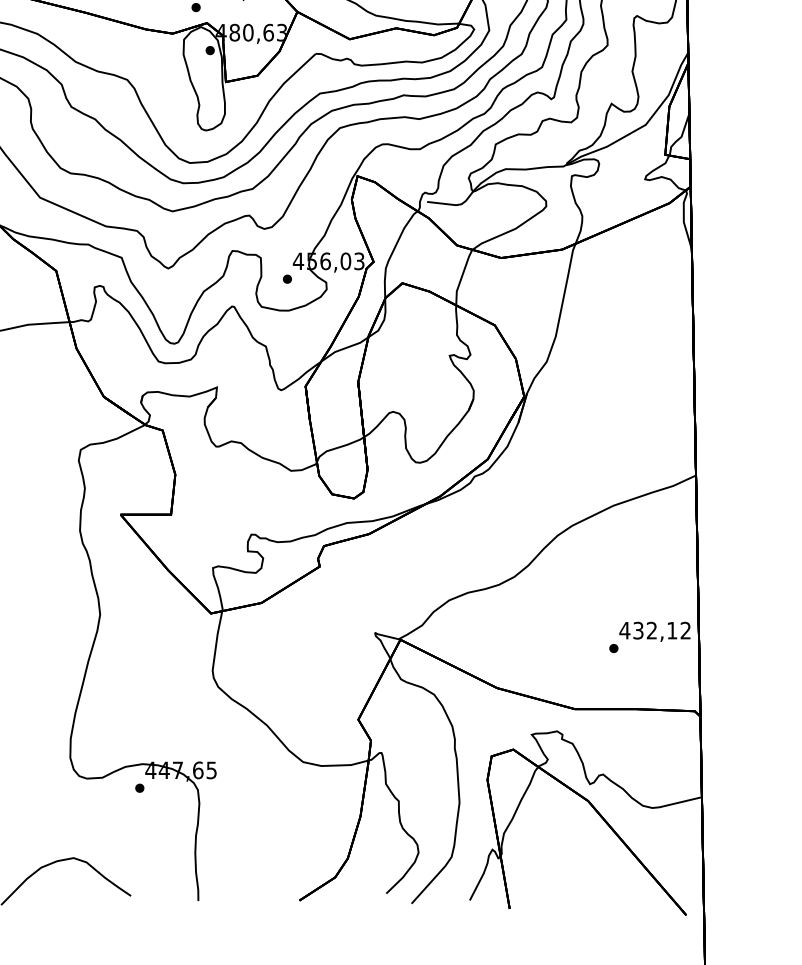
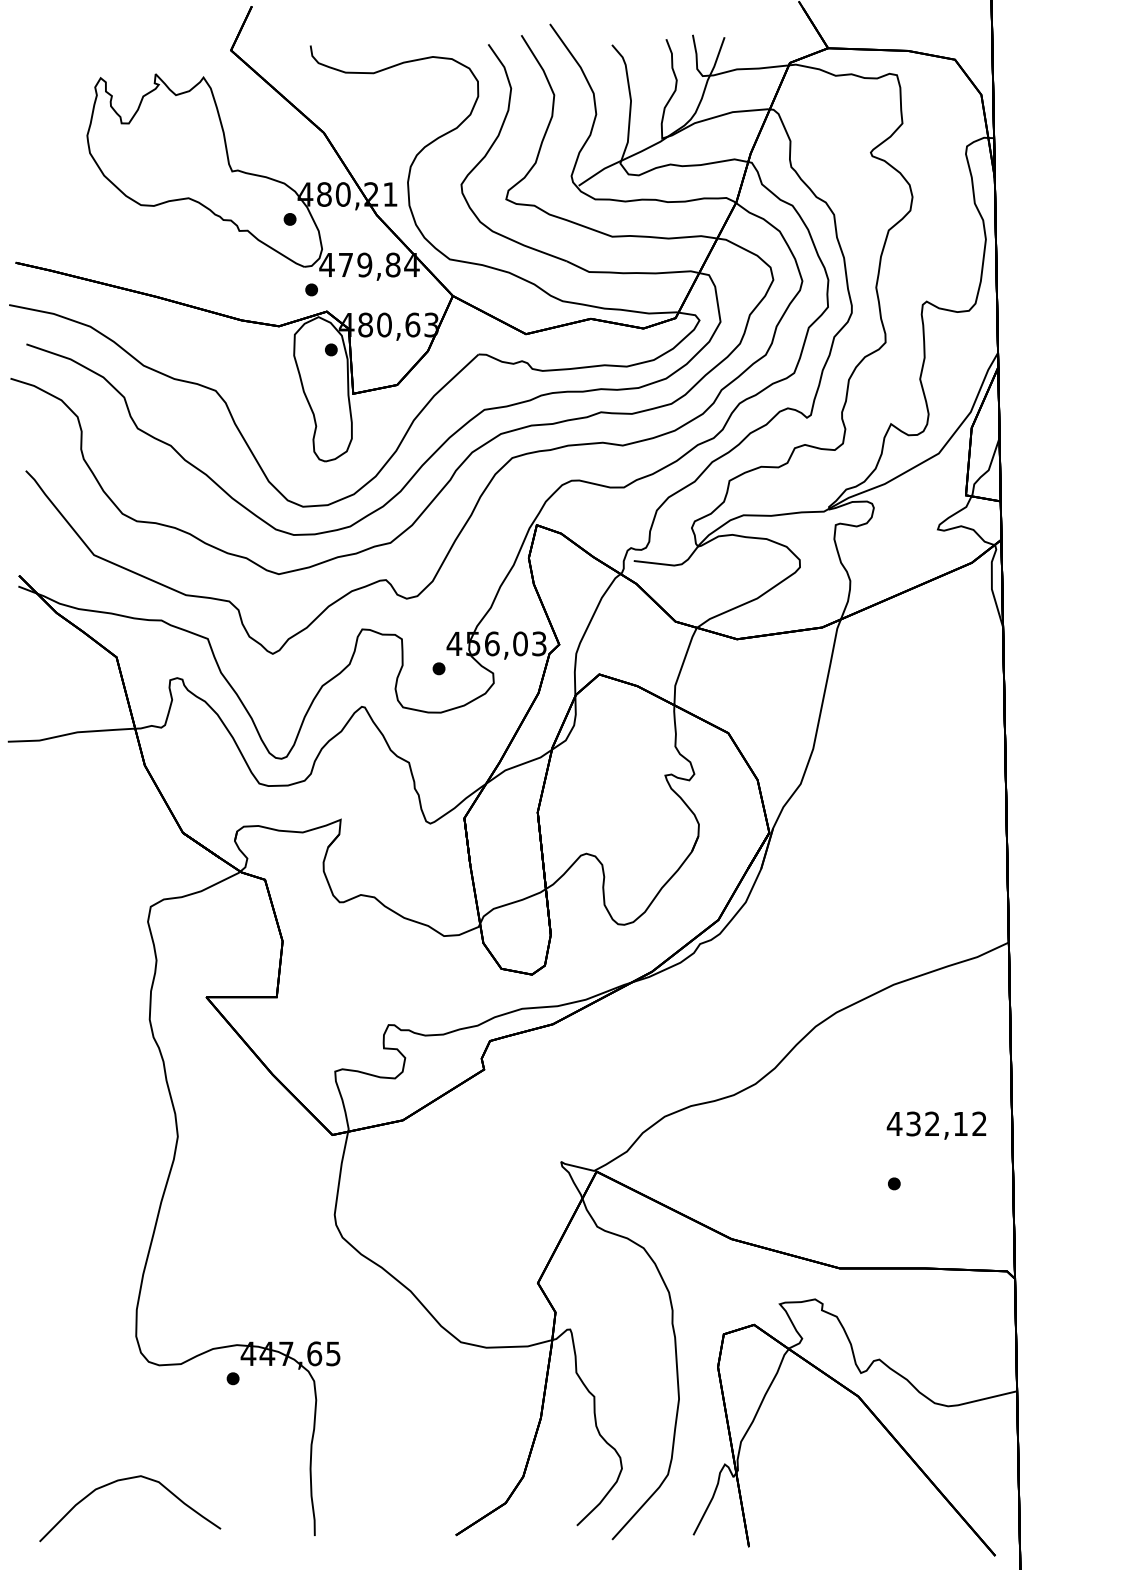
text: (654, 631) -> (936, 1125), moved

